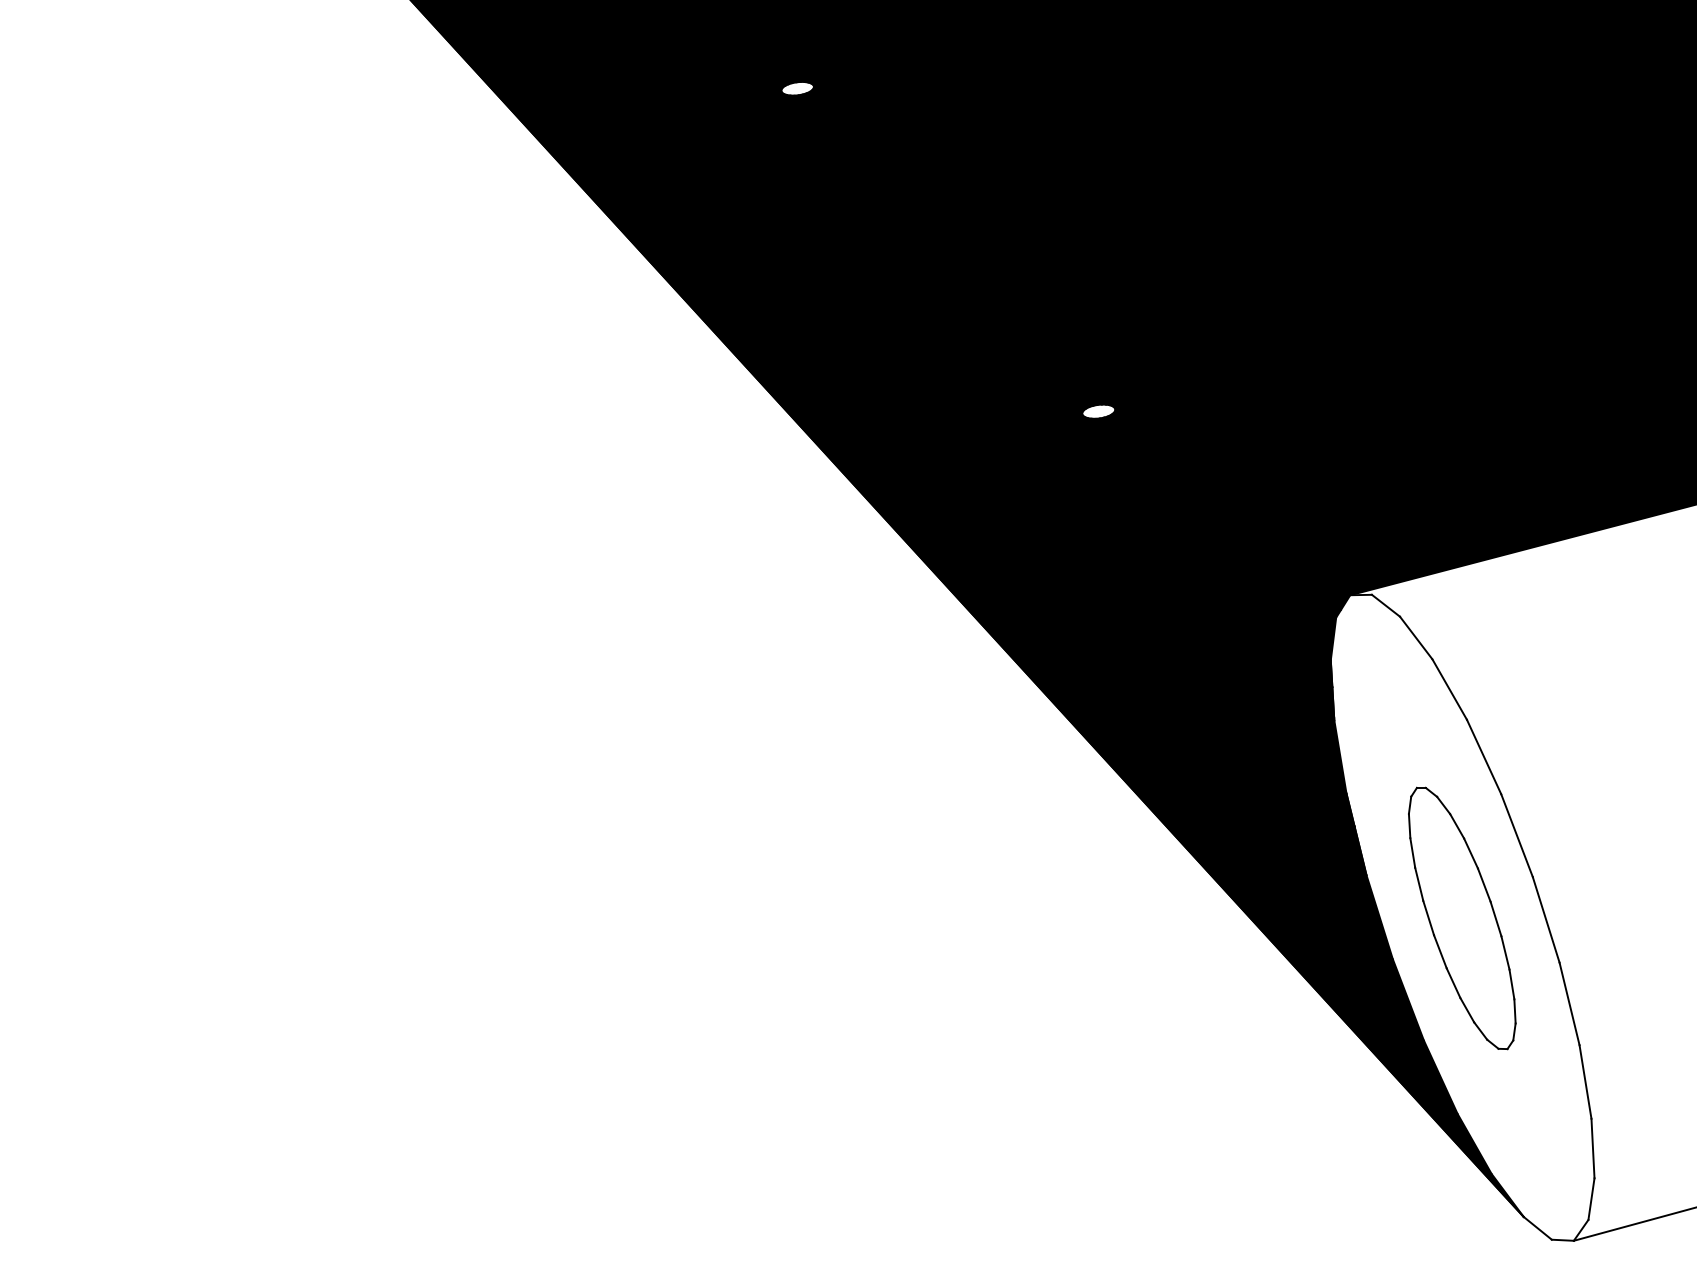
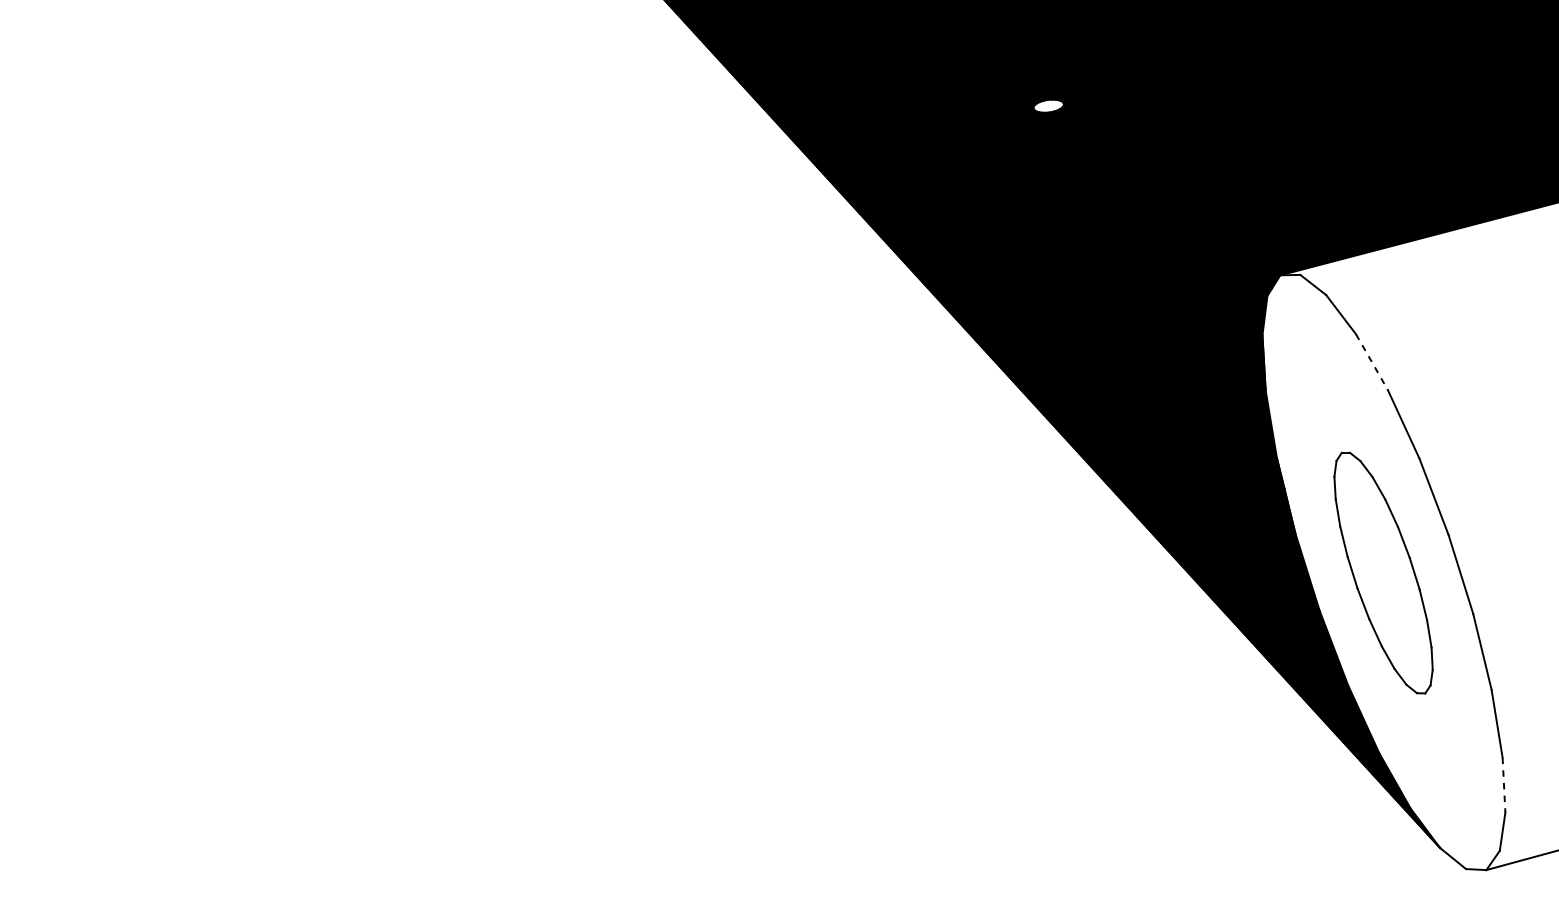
line: (1449, 689) -> (1371, 362), solid -> dashed
line: (1592, 1148) -> (1503, 785), solid -> dashed

